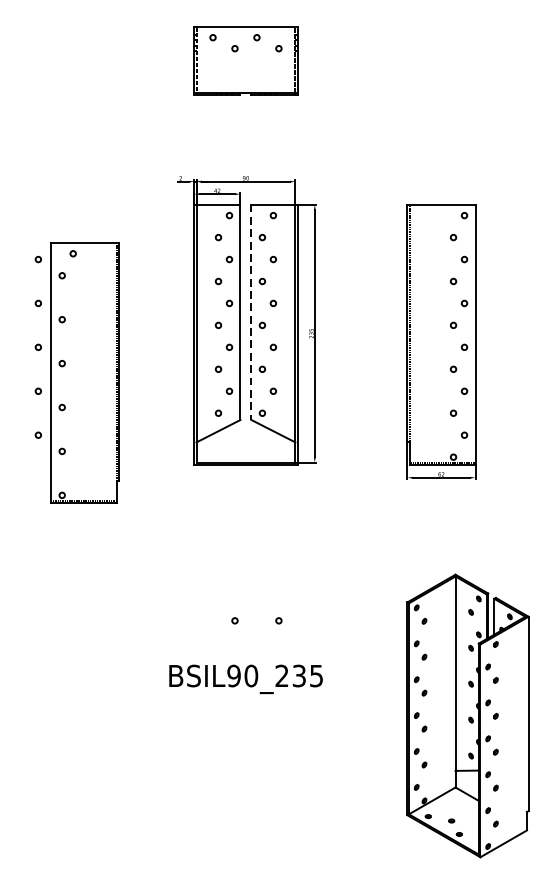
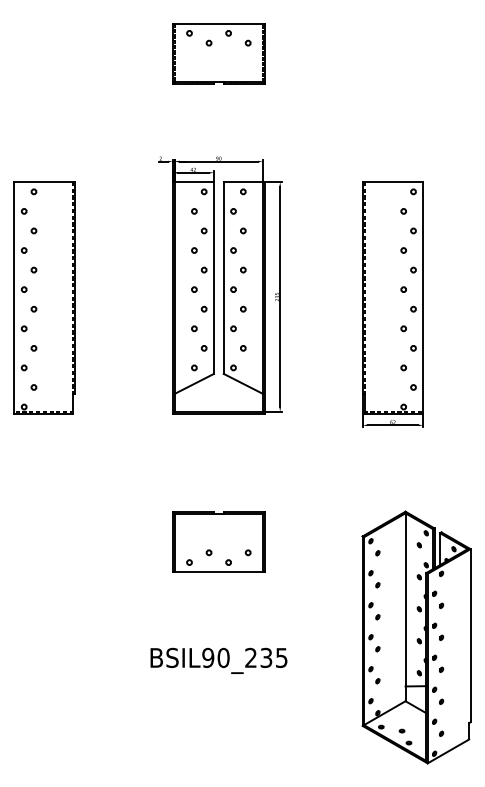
line: (251, 311) -> (223, 277), dashed -> solid
part: (85, 372) -> (44, 297), moved
part: (245, 608) -> (218, 541), added
text: (245, 678) -> (218, 660), moved

